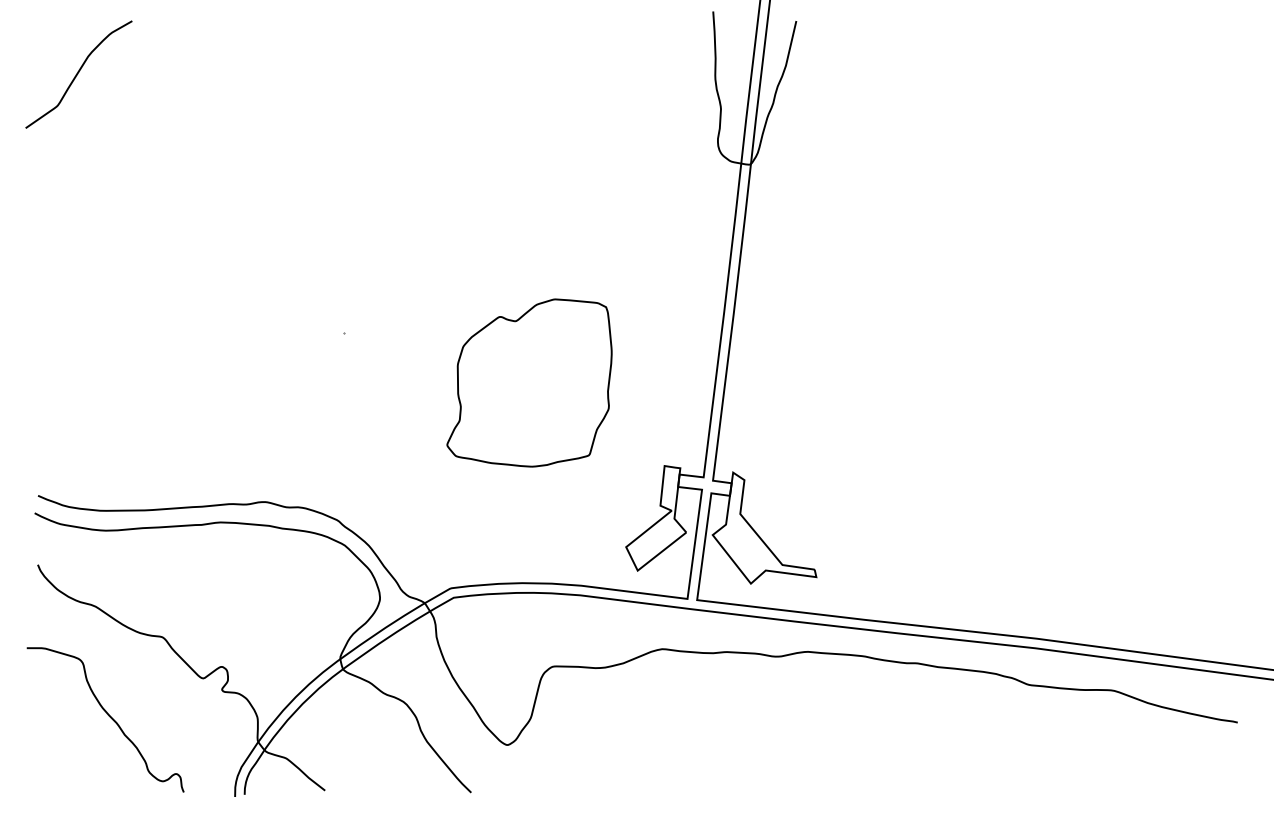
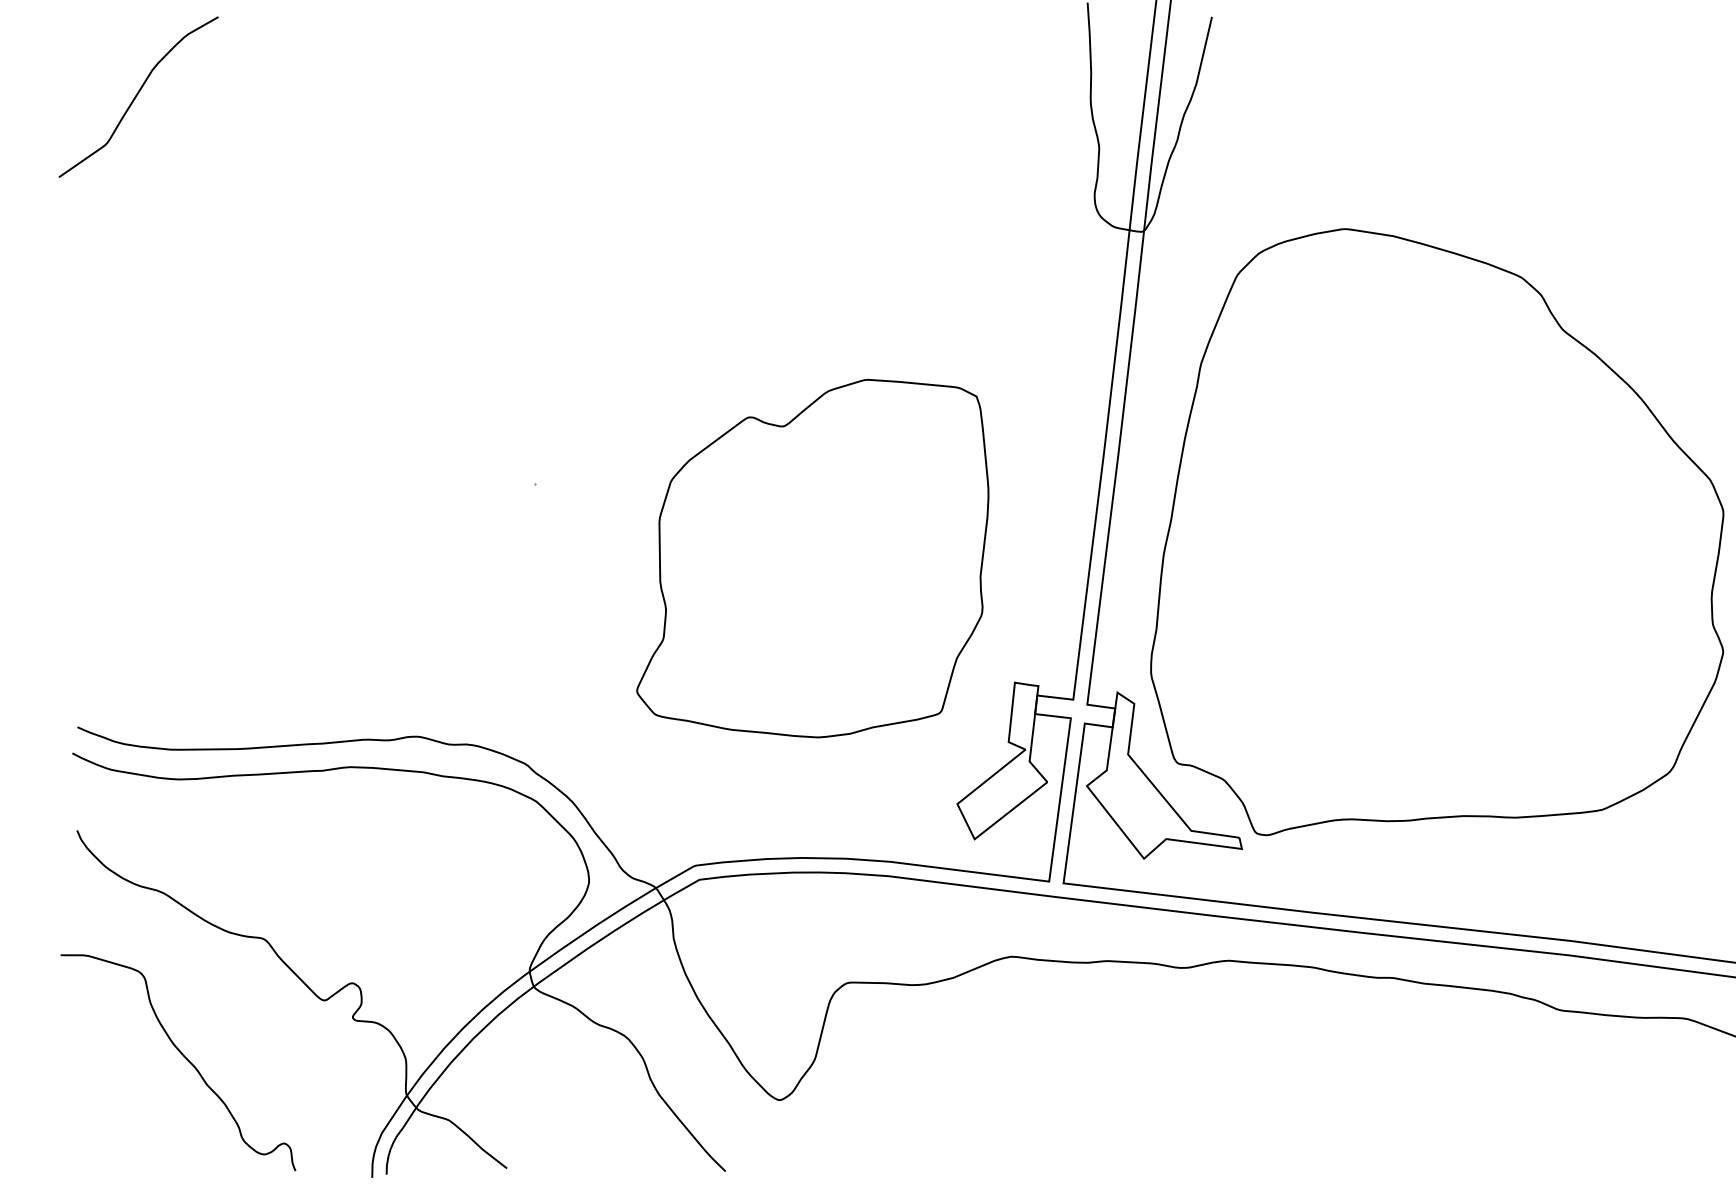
part: (946, 365) -> (1436, 532), added
part: (529, 382) -> (812, 557), size x1.43

